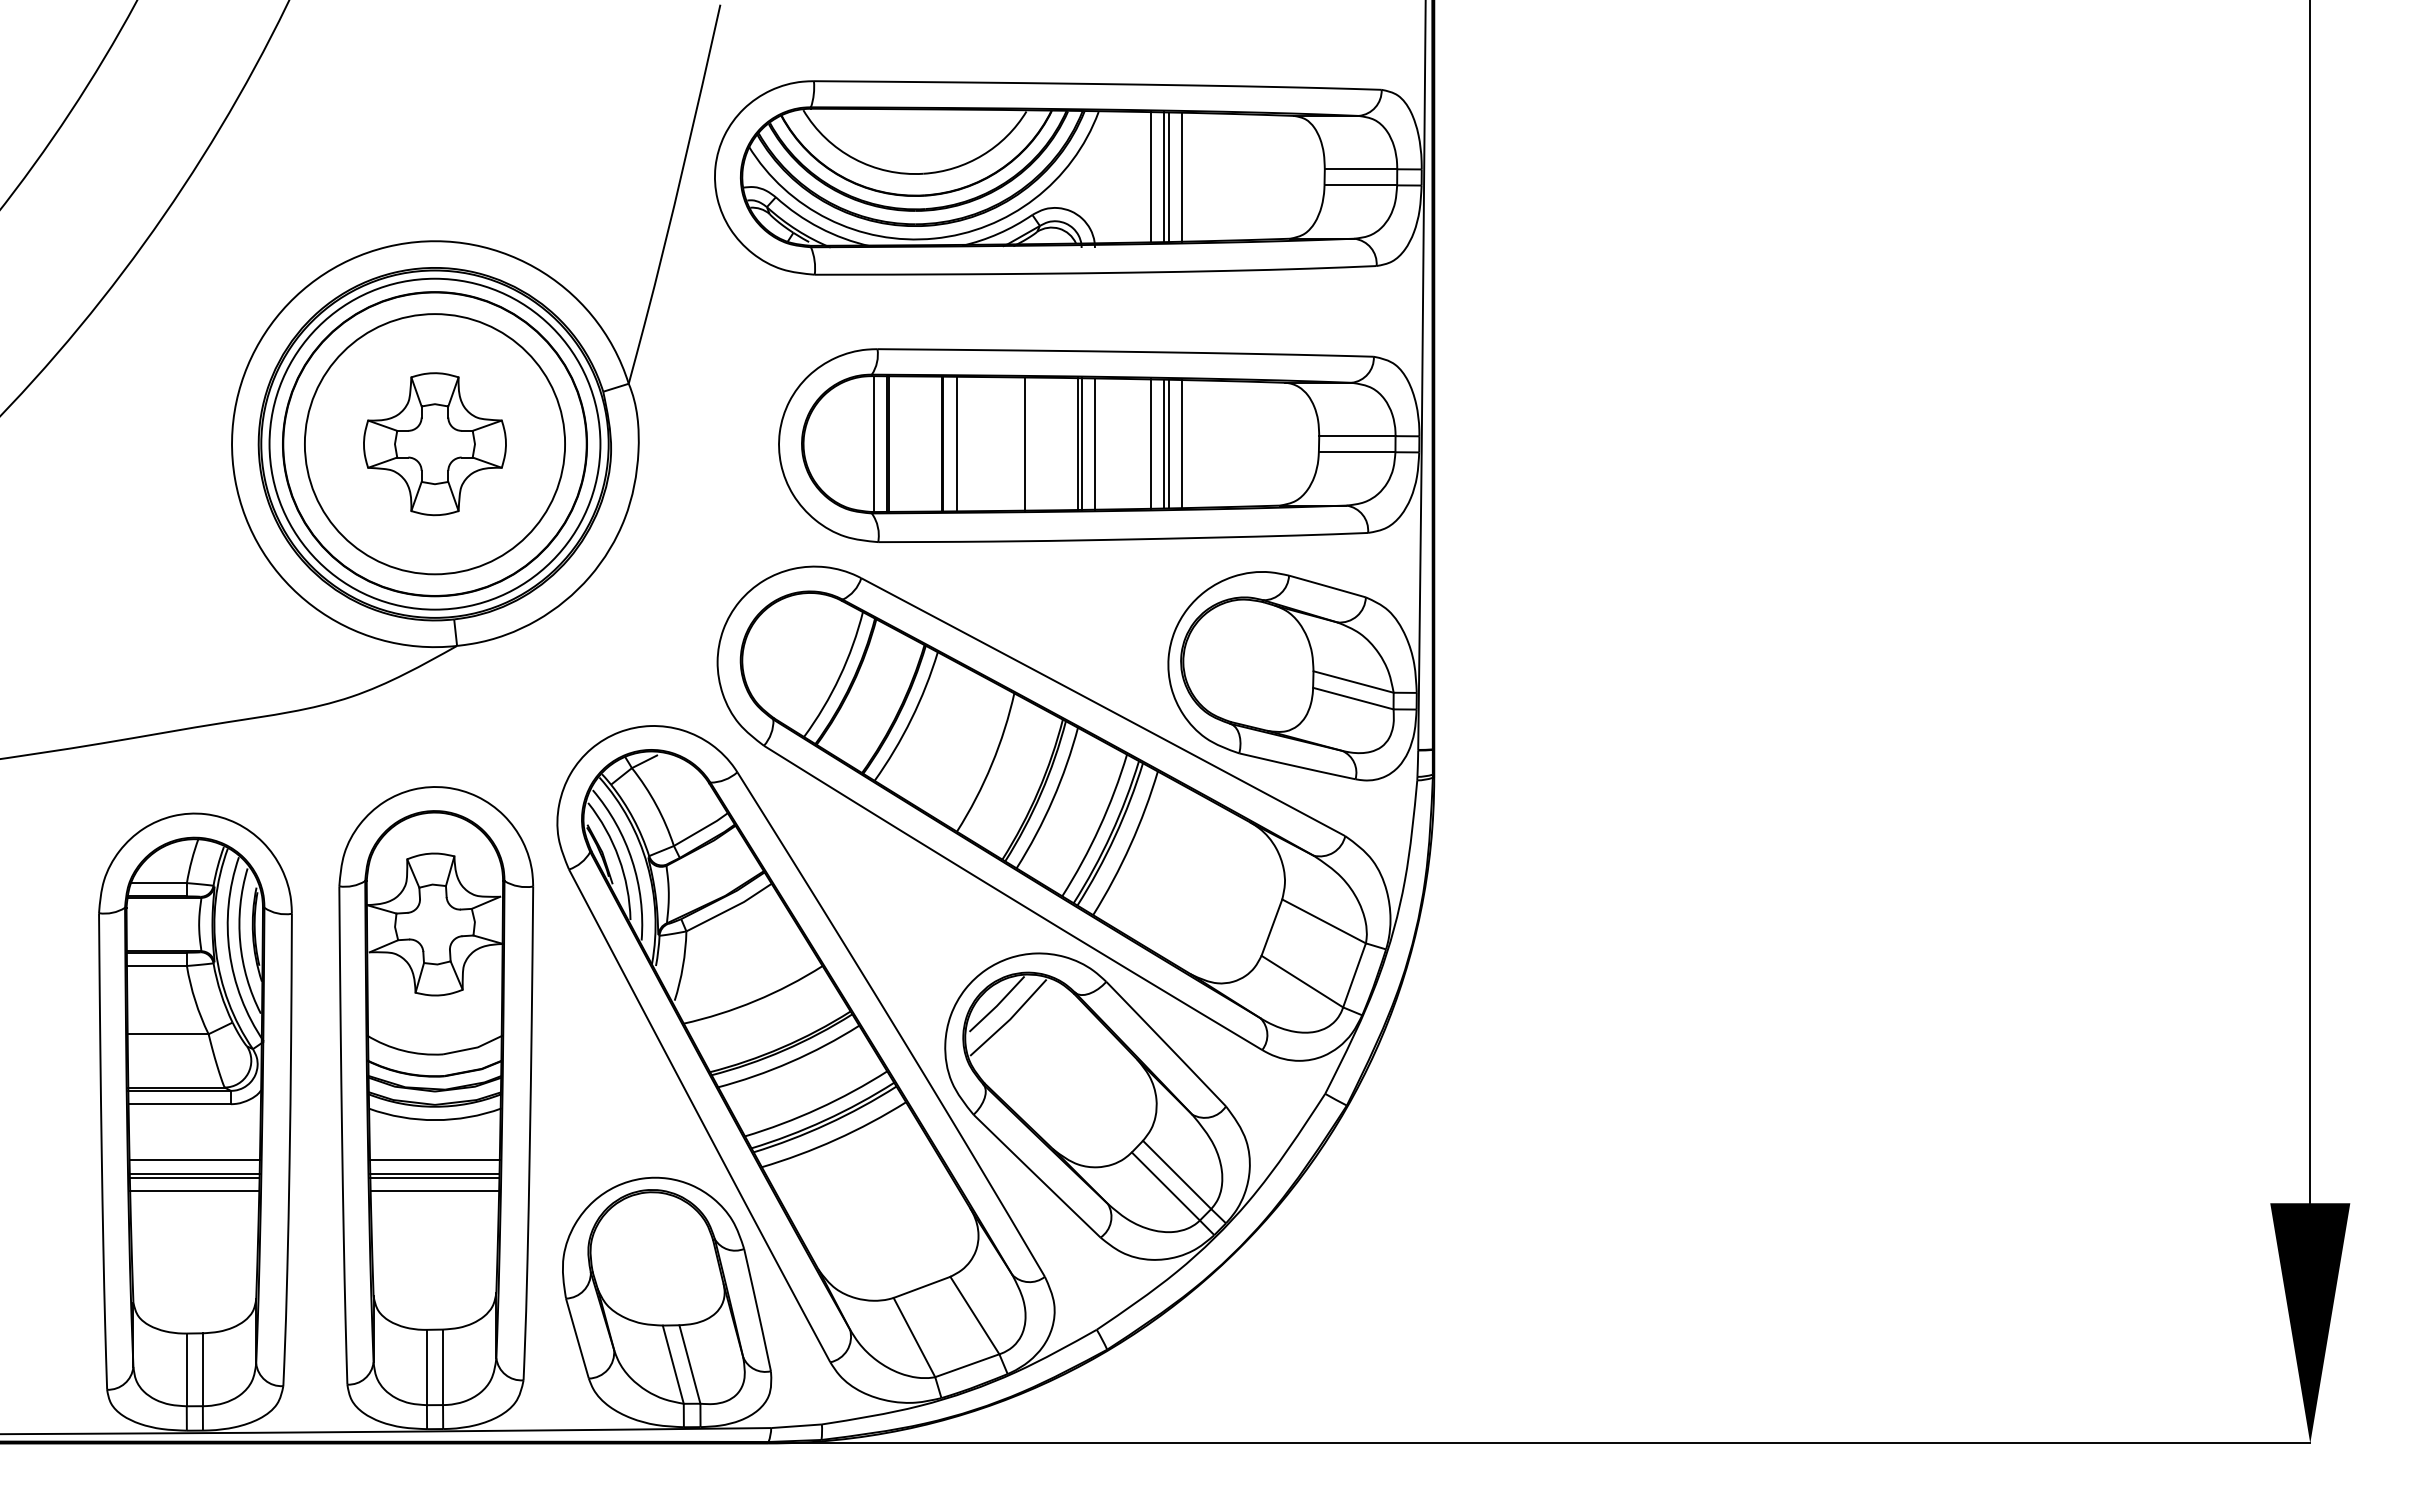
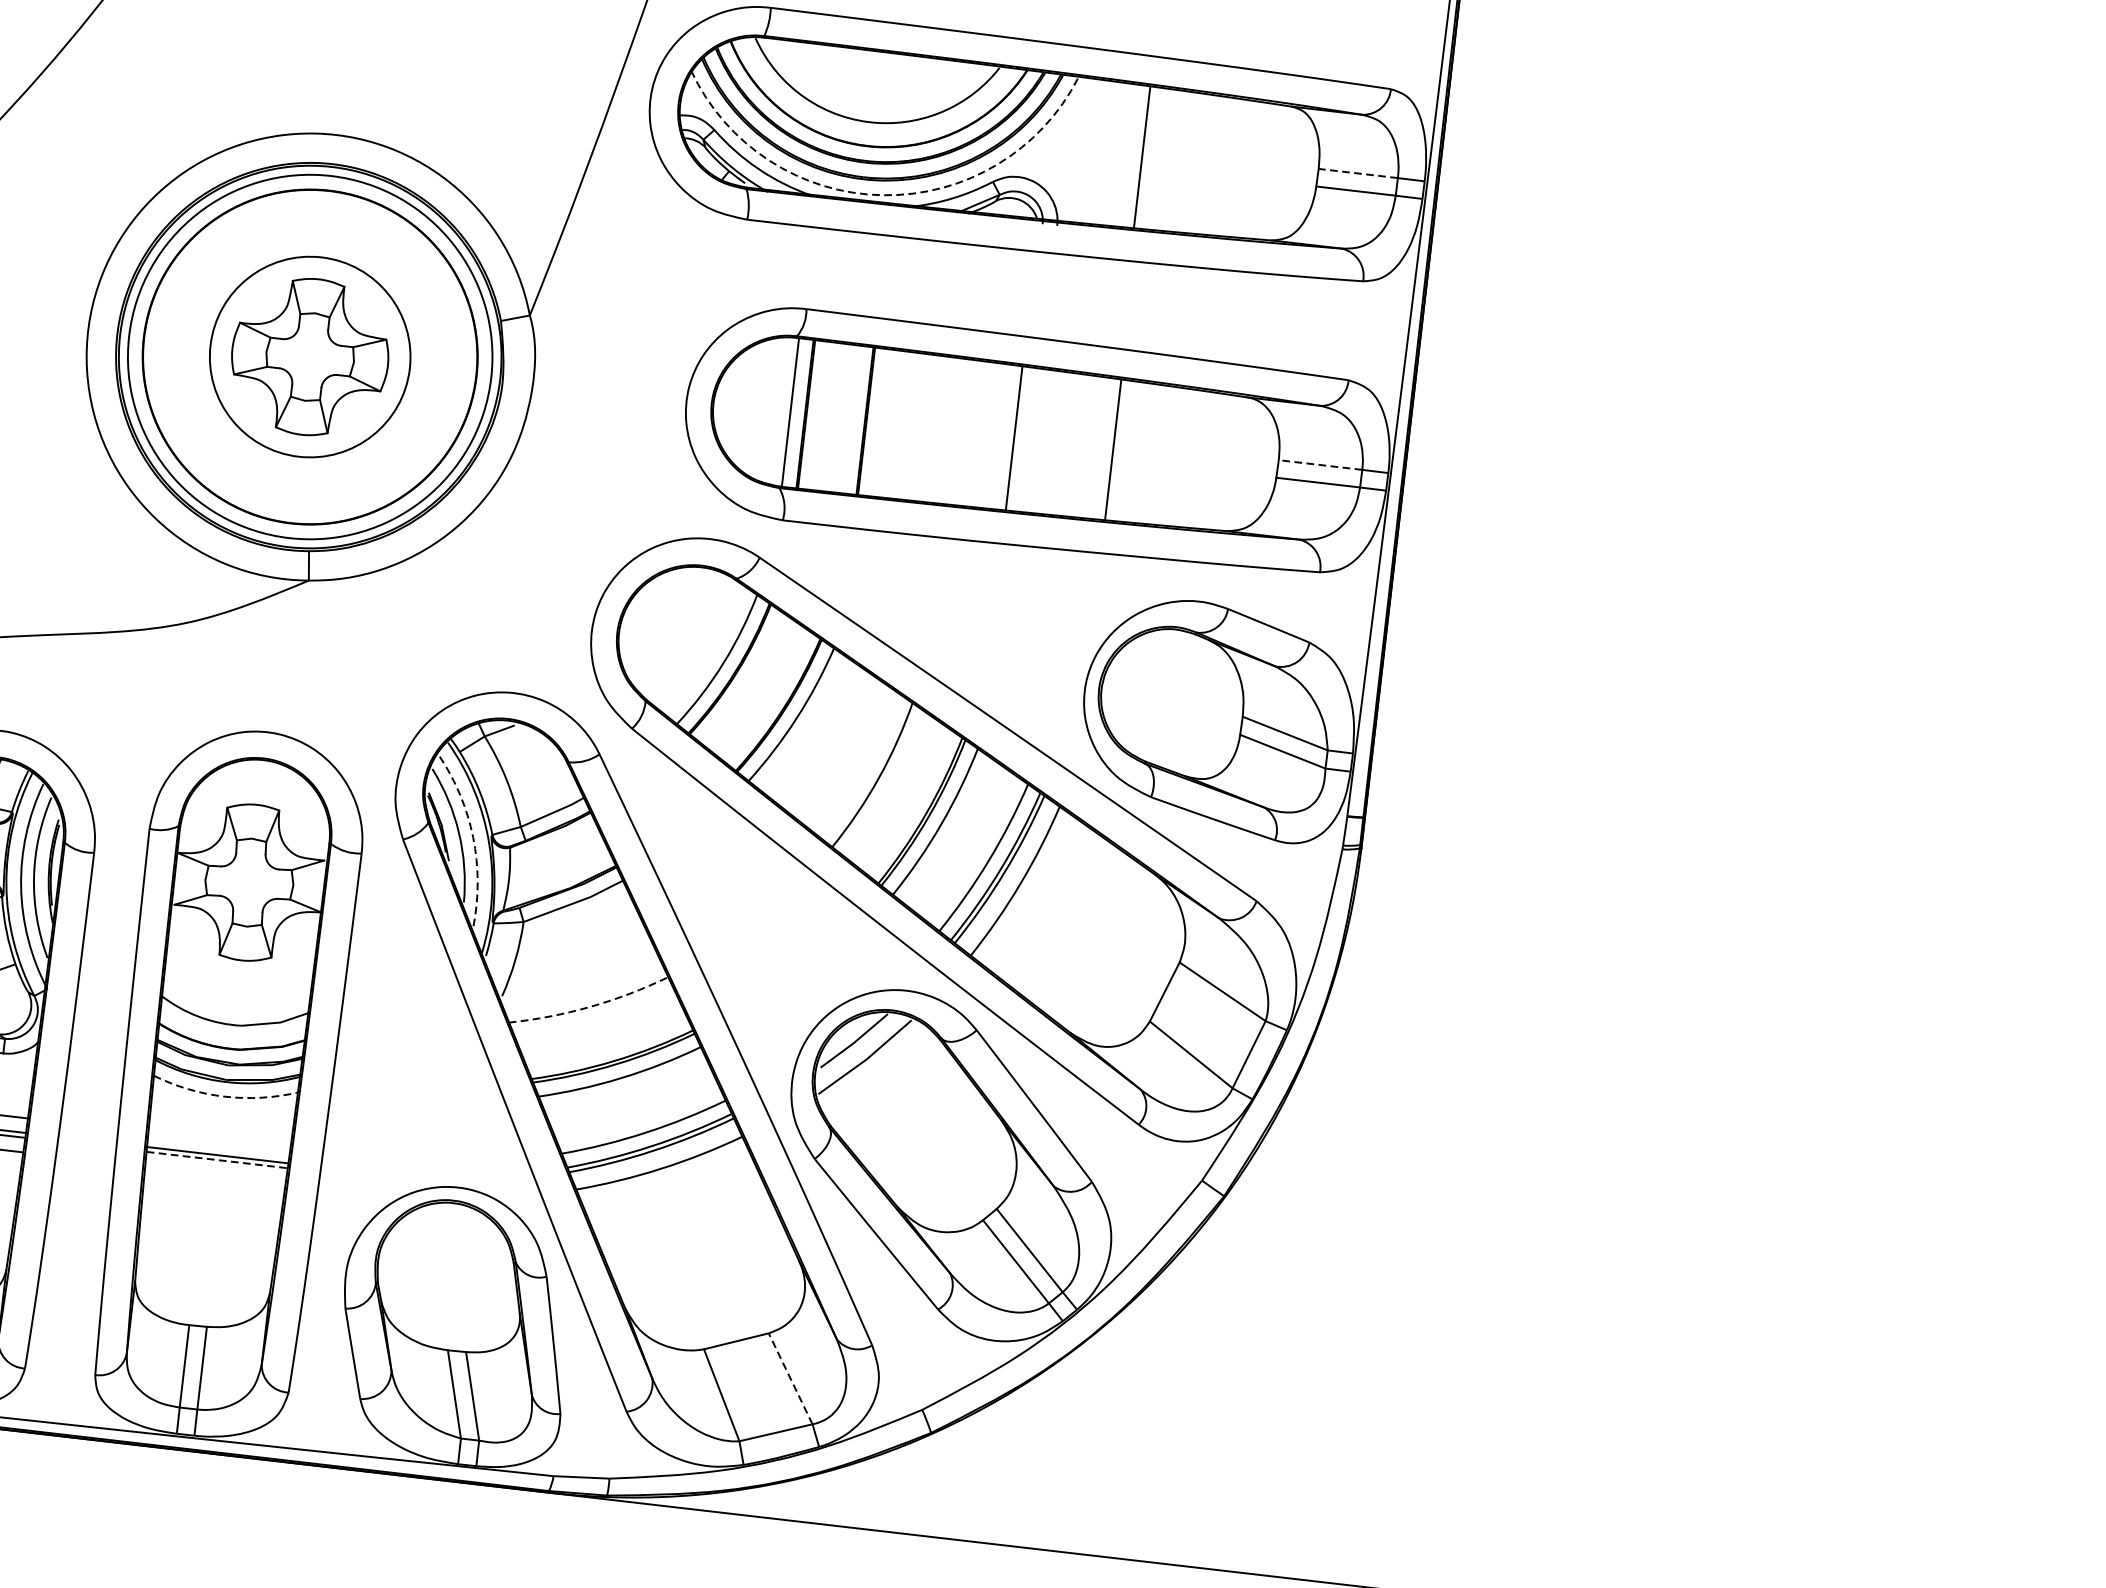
line: (1360, 169) -> (1357, 173), solid -> dashed
line: (1168, 176) -> (1146, 157), removed
line: (1182, 176) -> (1162, 158), removed
line: (1151, 177) -> (1127, 155), removed
arc: (934, 238) -> (882, 195), solid -> dashed
line: (1356, 436) -> (1319, 465), solid -> dashed
line: (956, 443) -> (880, 422), removed
line: (1024, 443) -> (955, 430), removed
line: (1081, 443) -> (1017, 438), removed
line: (1095, 443) -> (1033, 439), removed
line: (1151, 443) -> (1094, 447), removed
line: (1164, 443) -> (1108, 448), removed
circle: (434, 444) -> (309, 357), size x0.7
line: (1182, 444) -> (1128, 452), removed
arc: (632, 860) -> (473, 837), solid -> dashed
arc: (755, 1000) -> (590, 1006), solid -> dashed
arc: (435, 1120) -> (225, 1097), solid -> dashed
line: (434, 1160) -> (218, 1140), removed
line: (435, 1178) -> (217, 1160), solid -> dashed
line: (434, 1191) -> (215, 1174), removed
line: (974, 1315) -> (790, 1378), solid -> dashed

